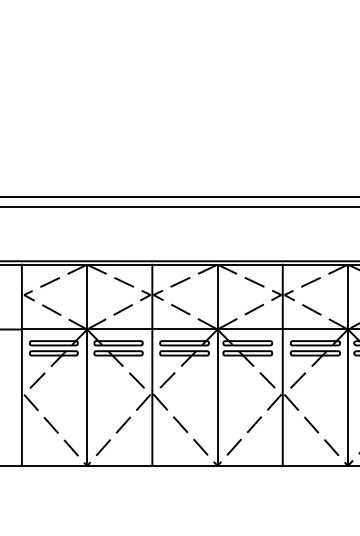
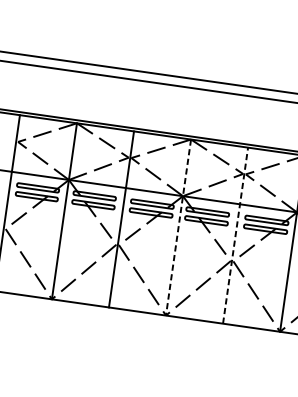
line: (217, 365) -> (178, 227), solid -> dashed
line: (282, 365) -> (235, 235), solid -> dashed

